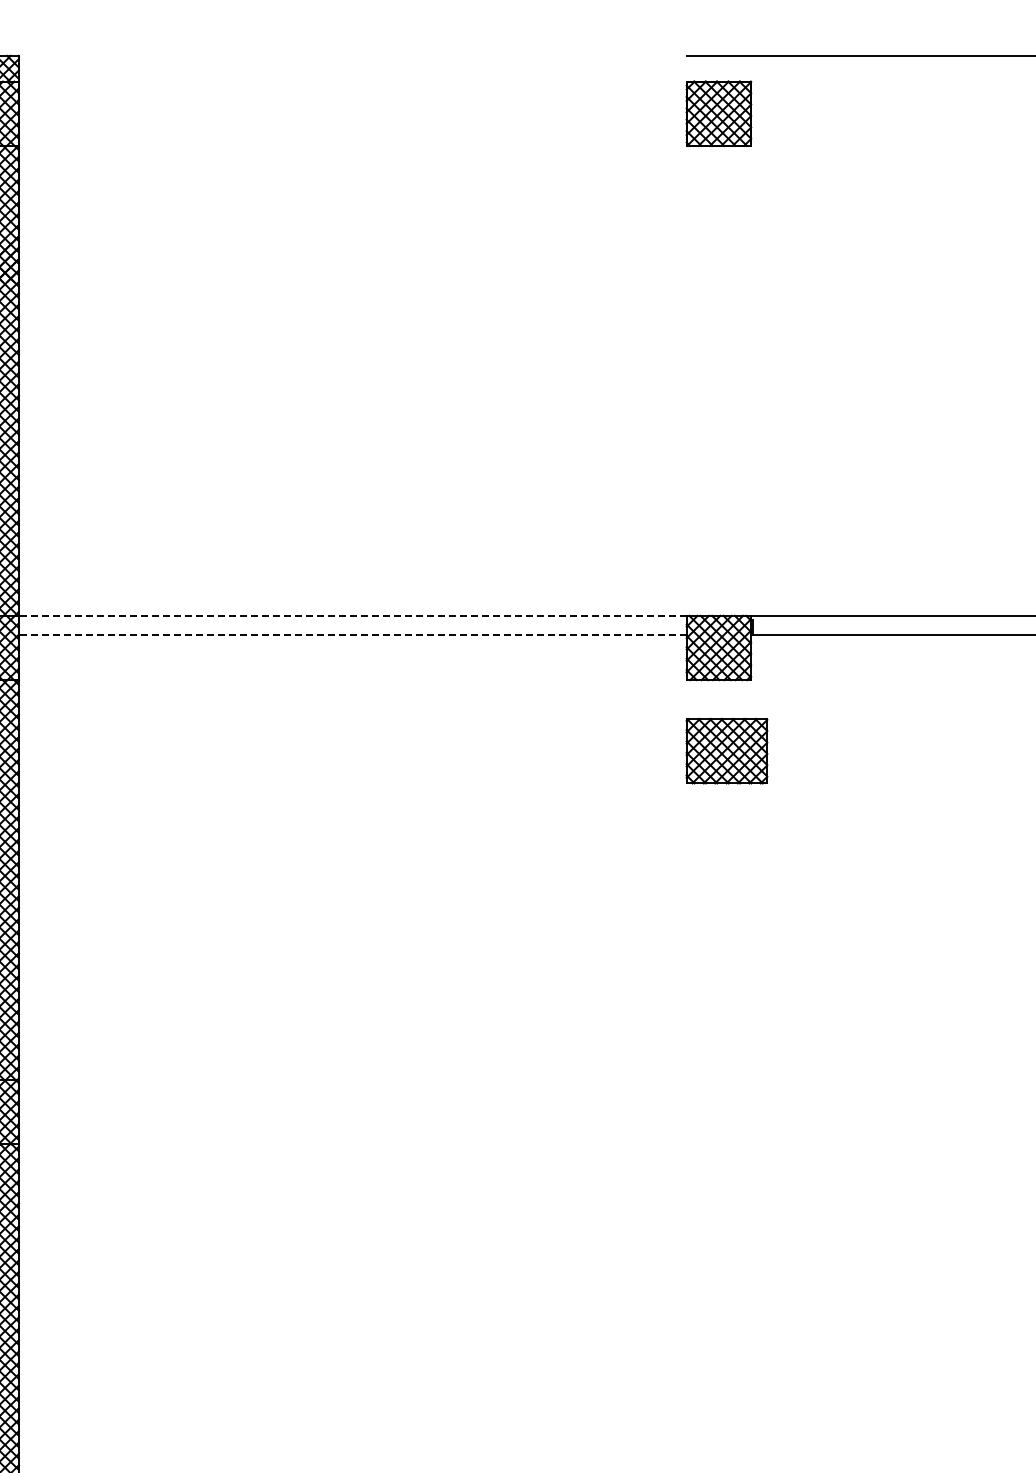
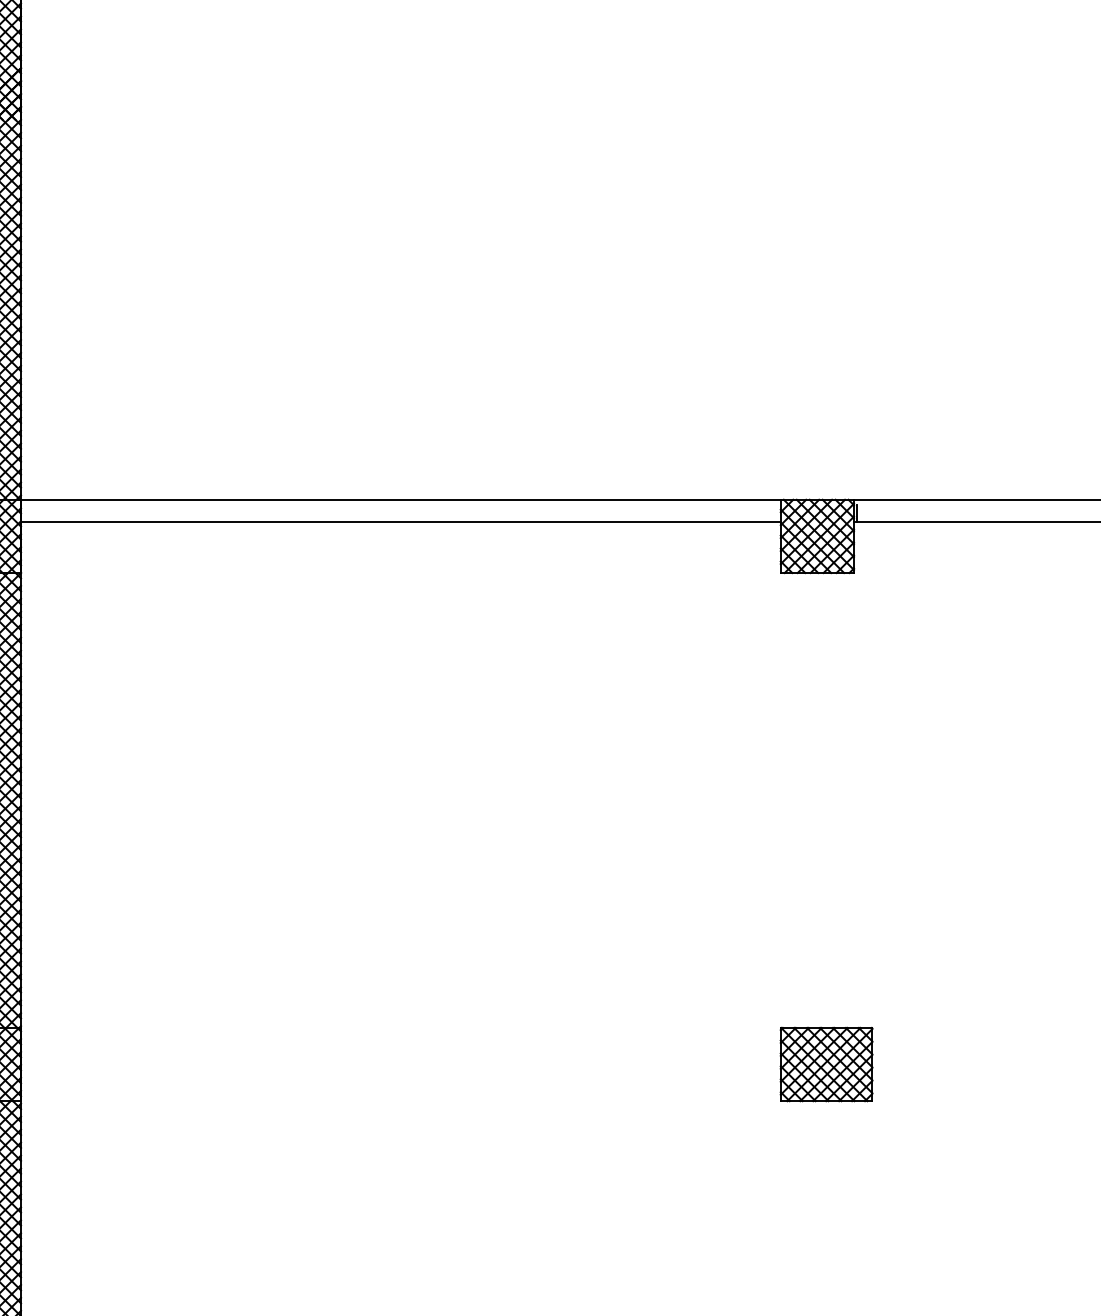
line: (352, 615) -> (400, 499), dashed -> solid
line: (352, 635) -> (400, 522), dashed -> solid
part: (726, 751) -> (826, 1064), moved

